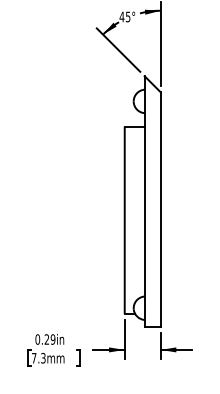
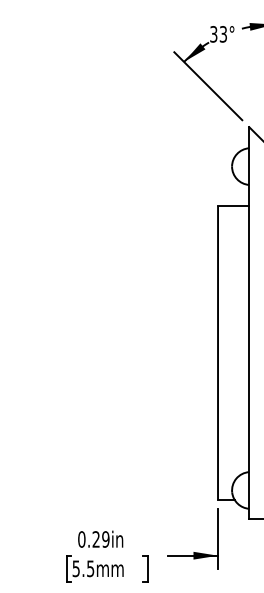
text: (124, 16) -> (217, 33), 45° -> 33°
text: (38, 358) -> (82, 569), 7.3mm -> 5.5mm

